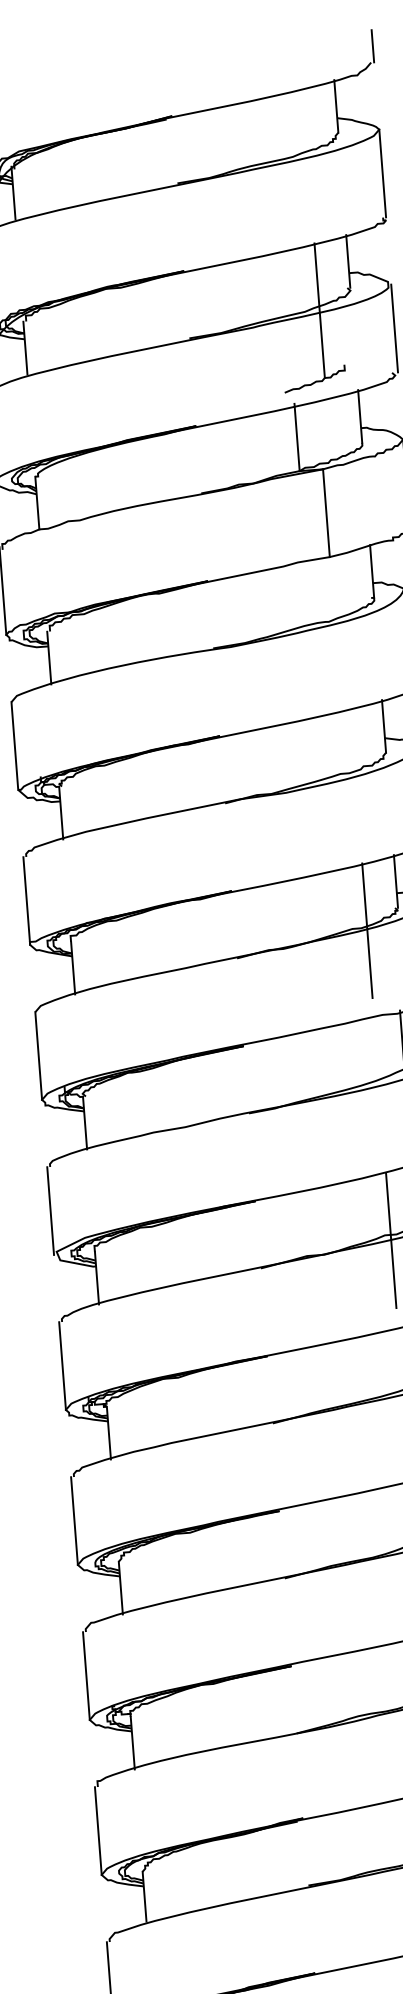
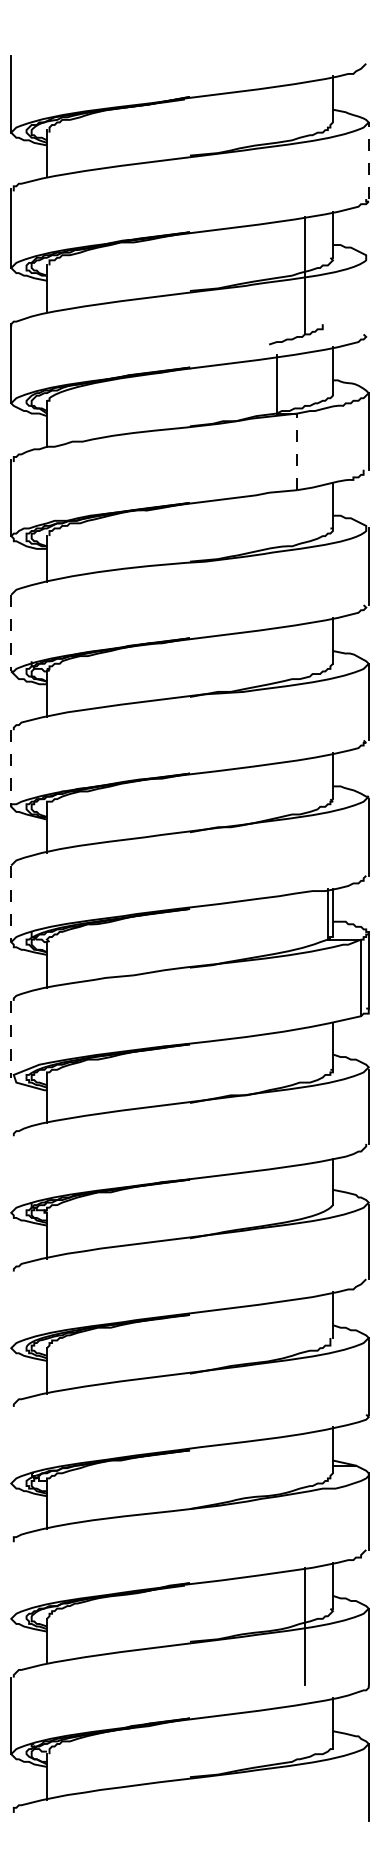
line: (372, 46) -> (368, 49), removed
line: (382, 173) -> (368, 160), solid -> dashed
line: (394, 327) -> (368, 295), removed
line: (326, 512) -> (297, 451), solid -> dashed
line: (15, 746) -> (11, 633), solid -> dashed
line: (27, 902) -> (11, 769), solid -> dashed
line: (366, 930) -> (304, 816), removed
line: (39, 1056) -> (11, 904), solid -> dashed
line: (50, 1211) -> (11, 1039), solid -> dashed
line: (390, 1240) -> (304, 1087), removed
line: (62, 1366) -> (11, 1174), removed
line: (74, 1520) -> (11, 1309), removed
line: (86, 1675) -> (11, 1444), removed
line: (98, 1831) -> (11, 1580), removed

